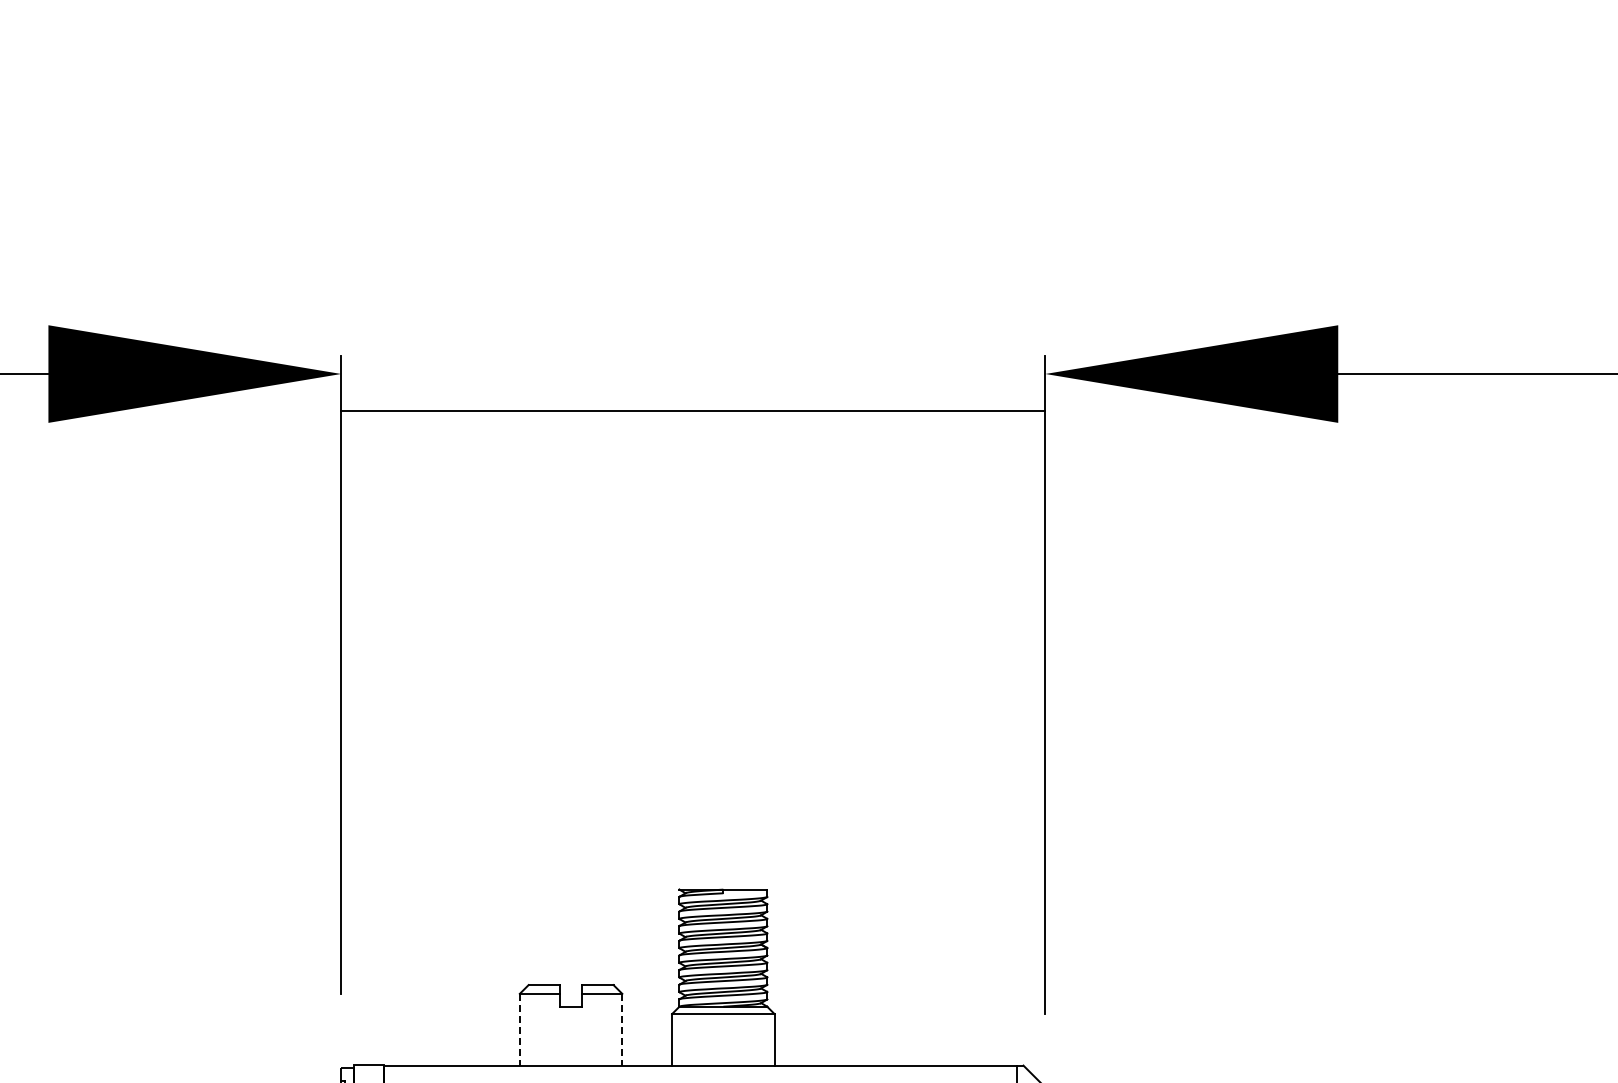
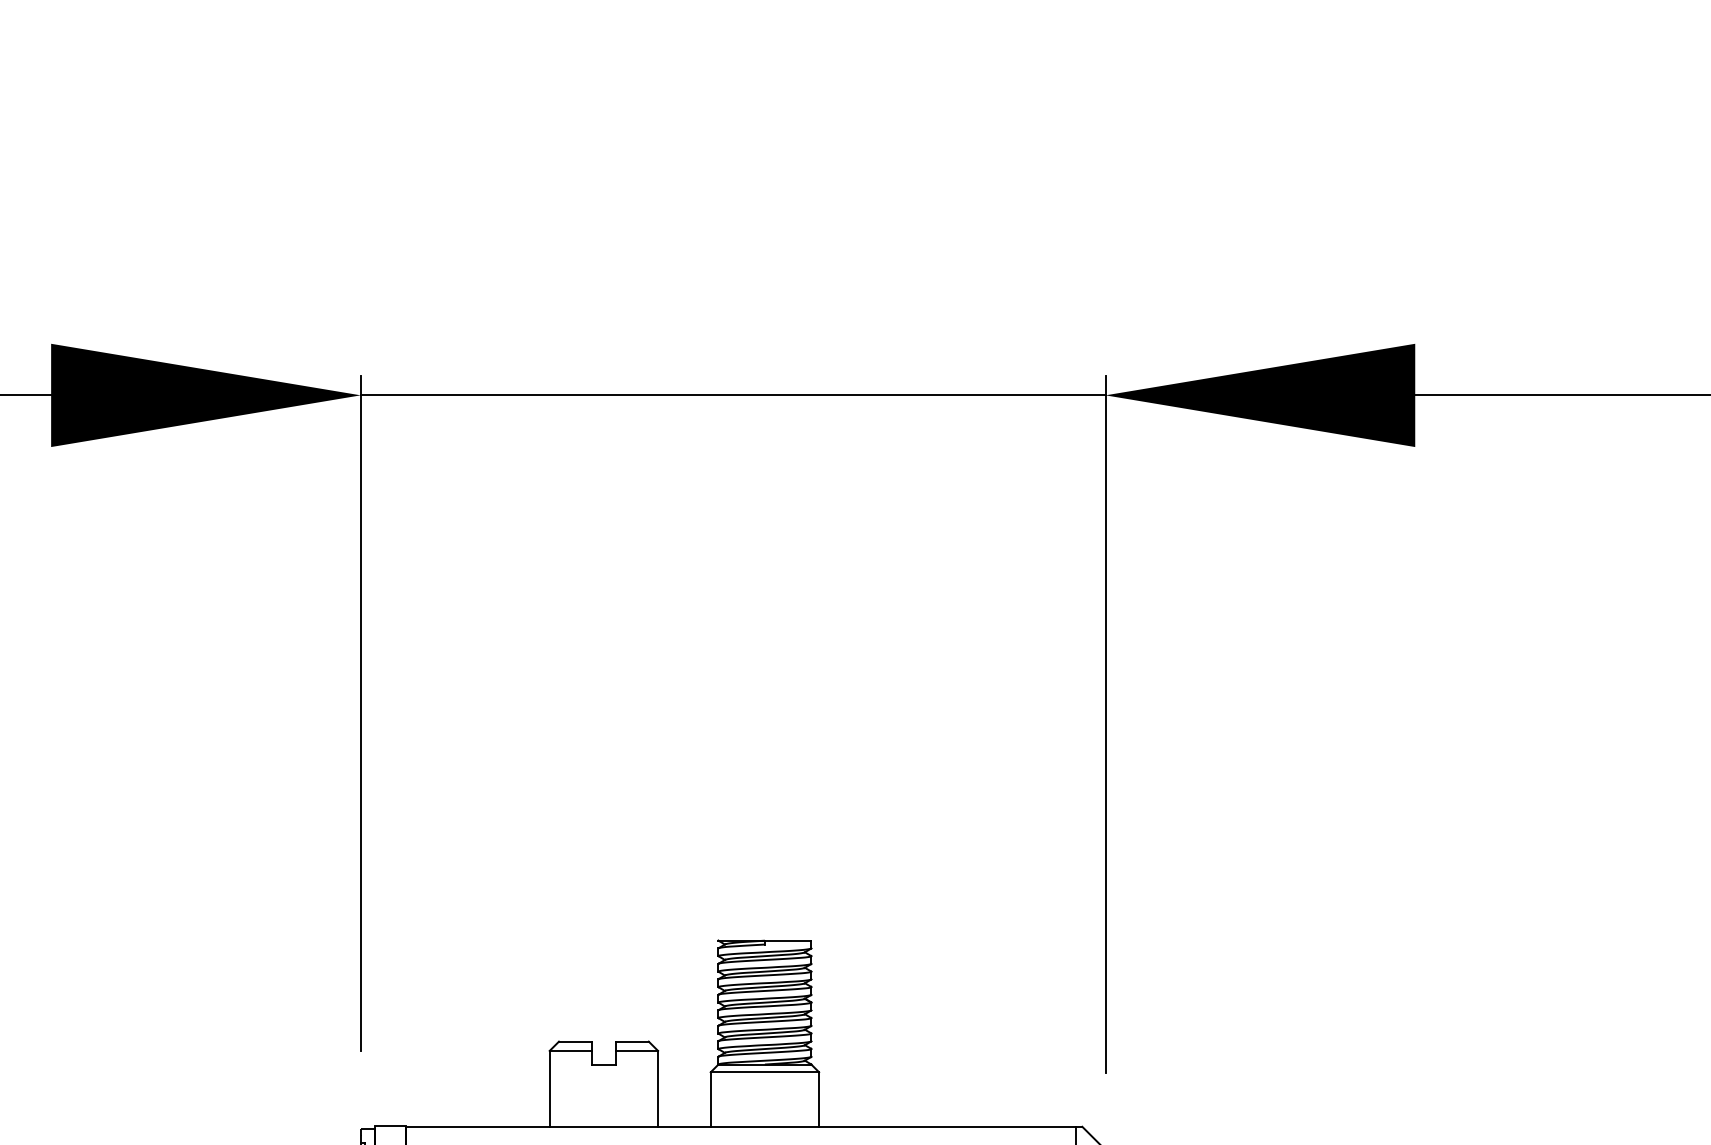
line: (693, 411) -> (733, 395), moved
line: (519, 1029) -> (549, 1088), dashed -> solid
line: (622, 1029) -> (658, 1088), dashed -> solid

